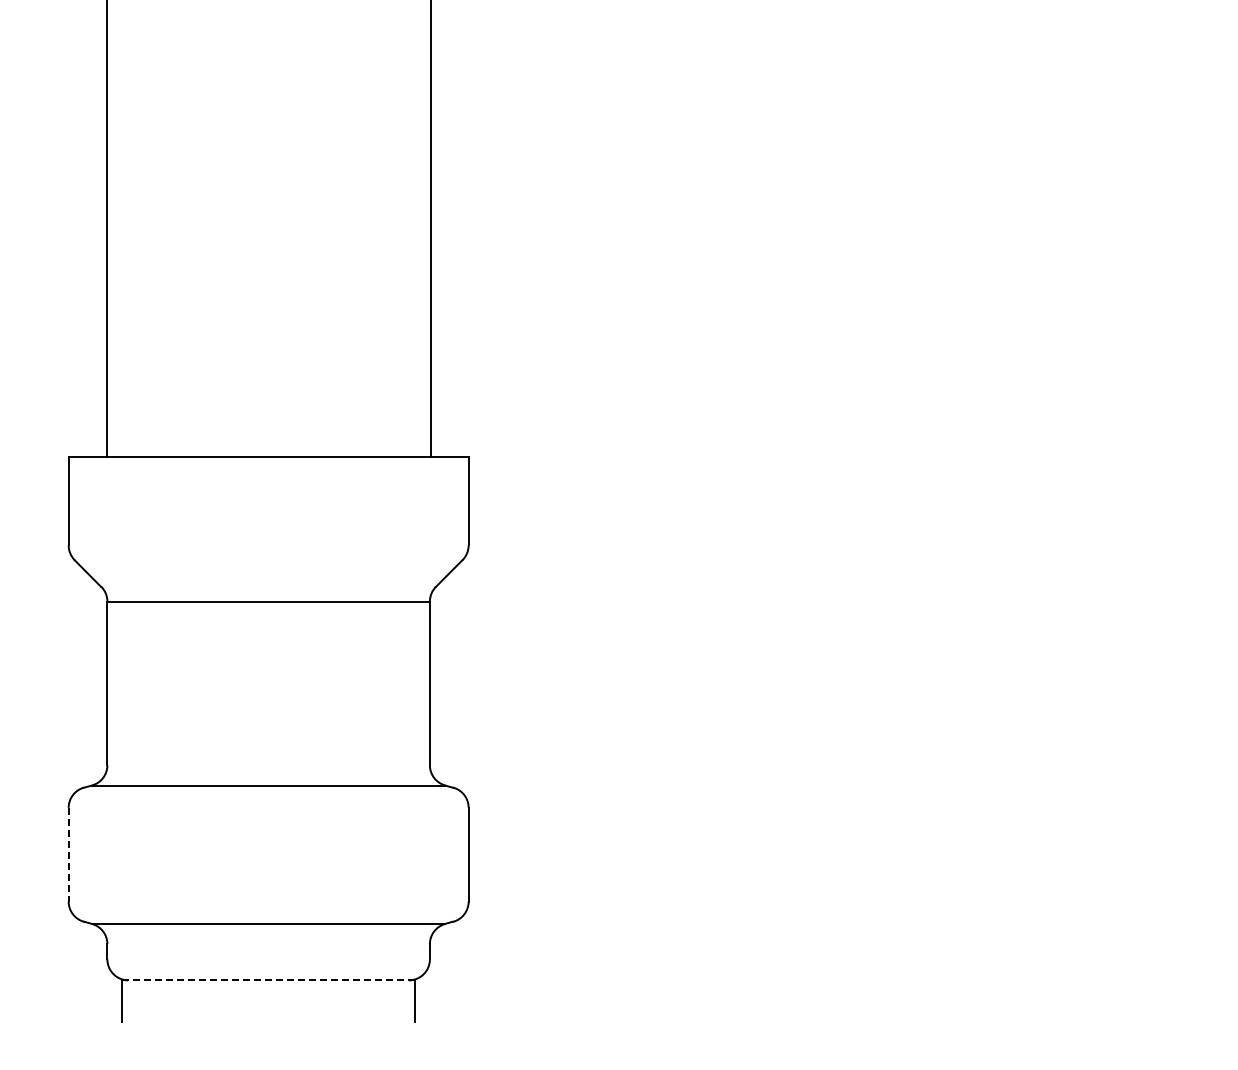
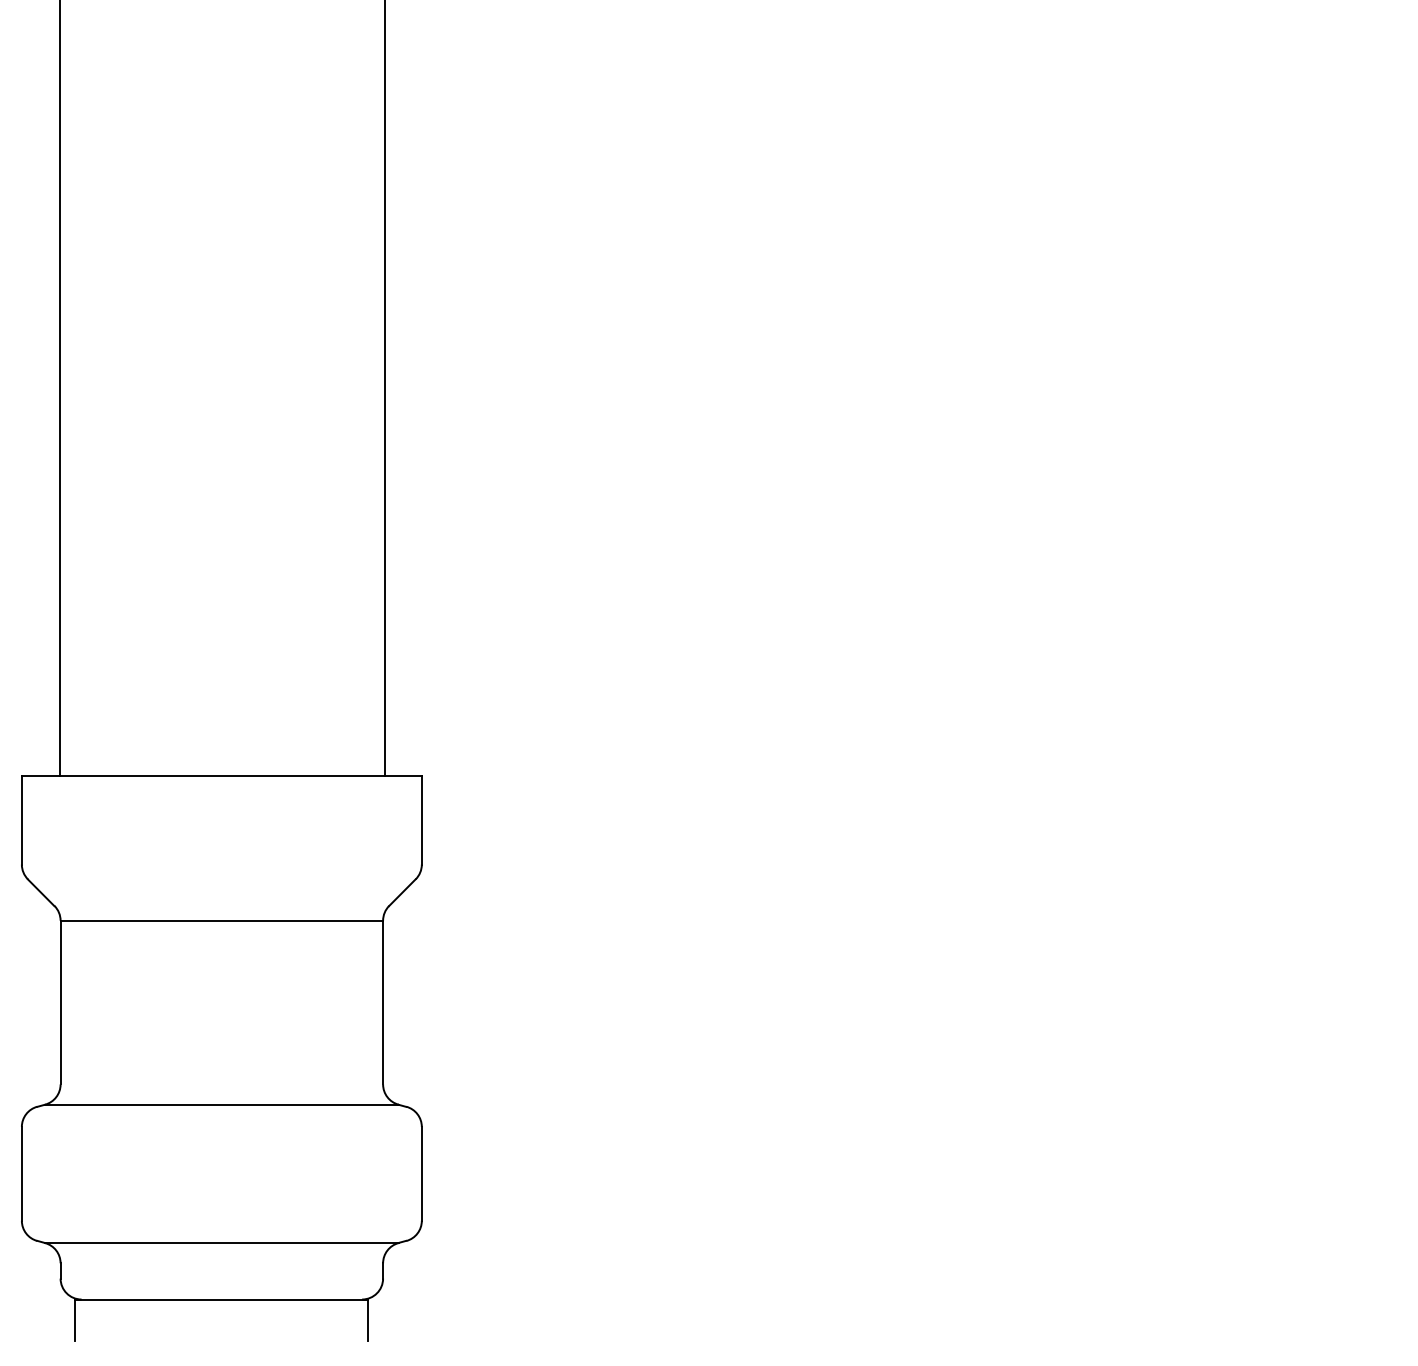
line: (68, 854) -> (21, 1173), dashed -> solid
line: (268, 980) -> (221, 1299), dashed -> solid

